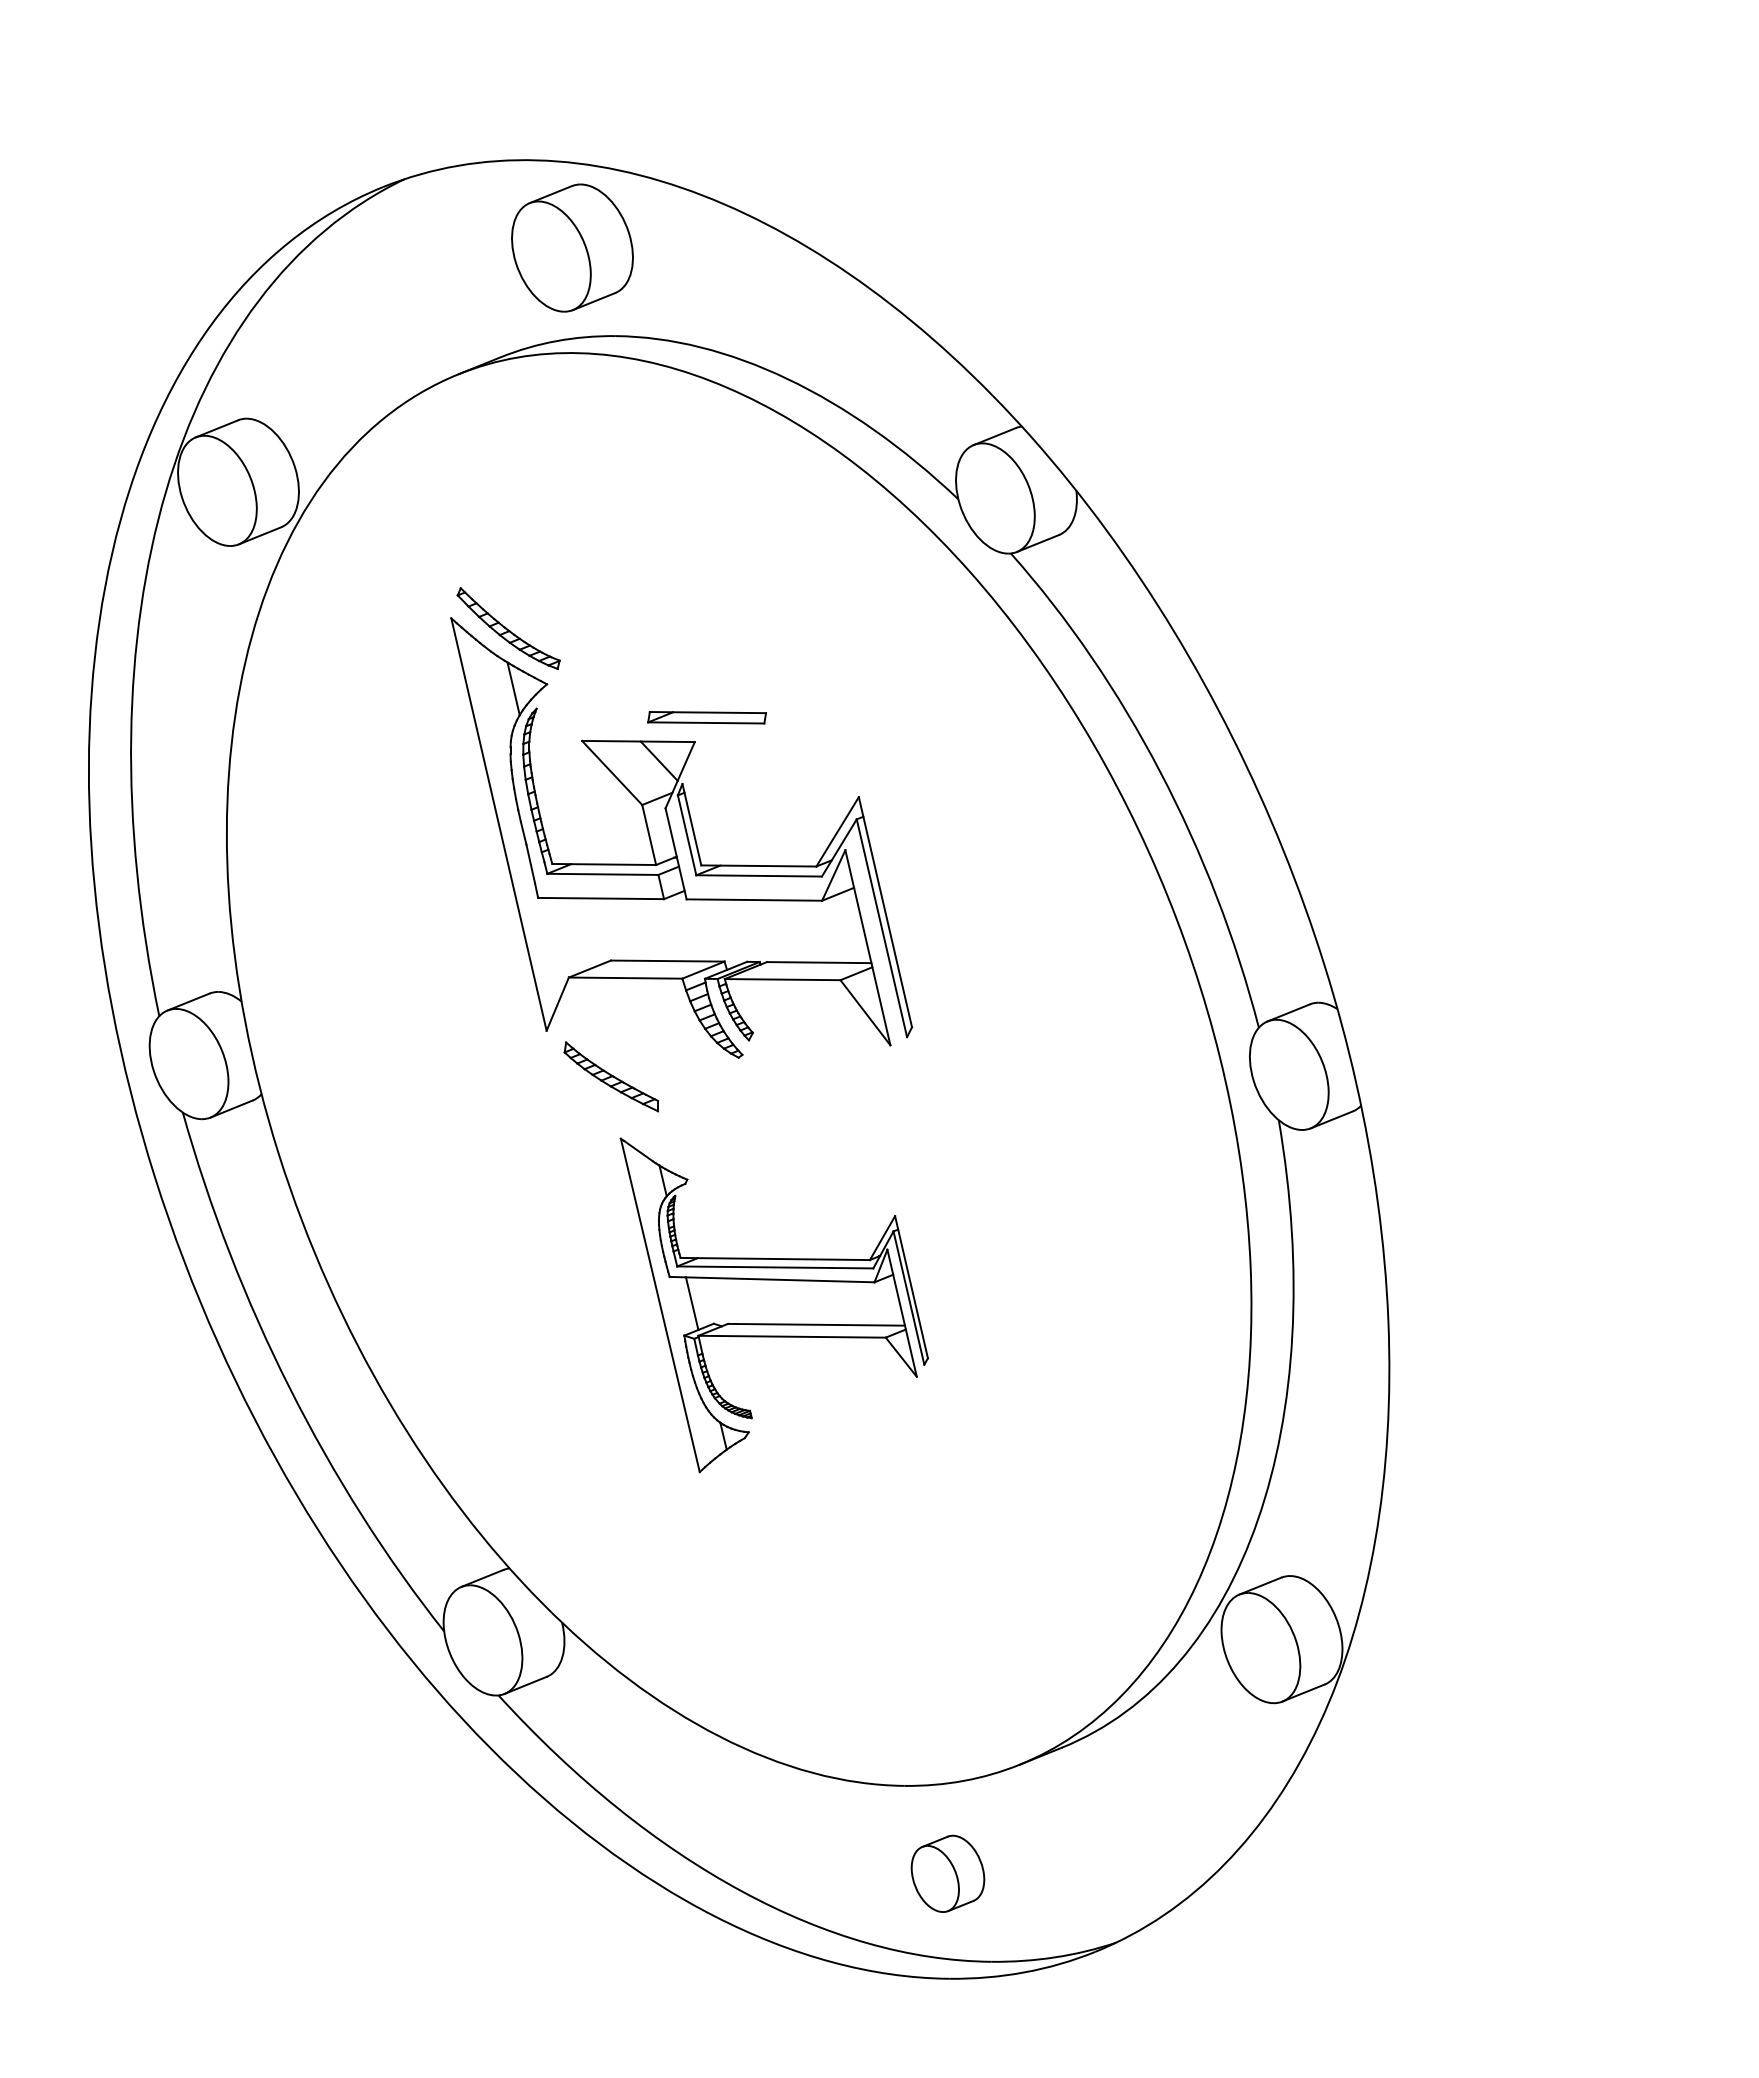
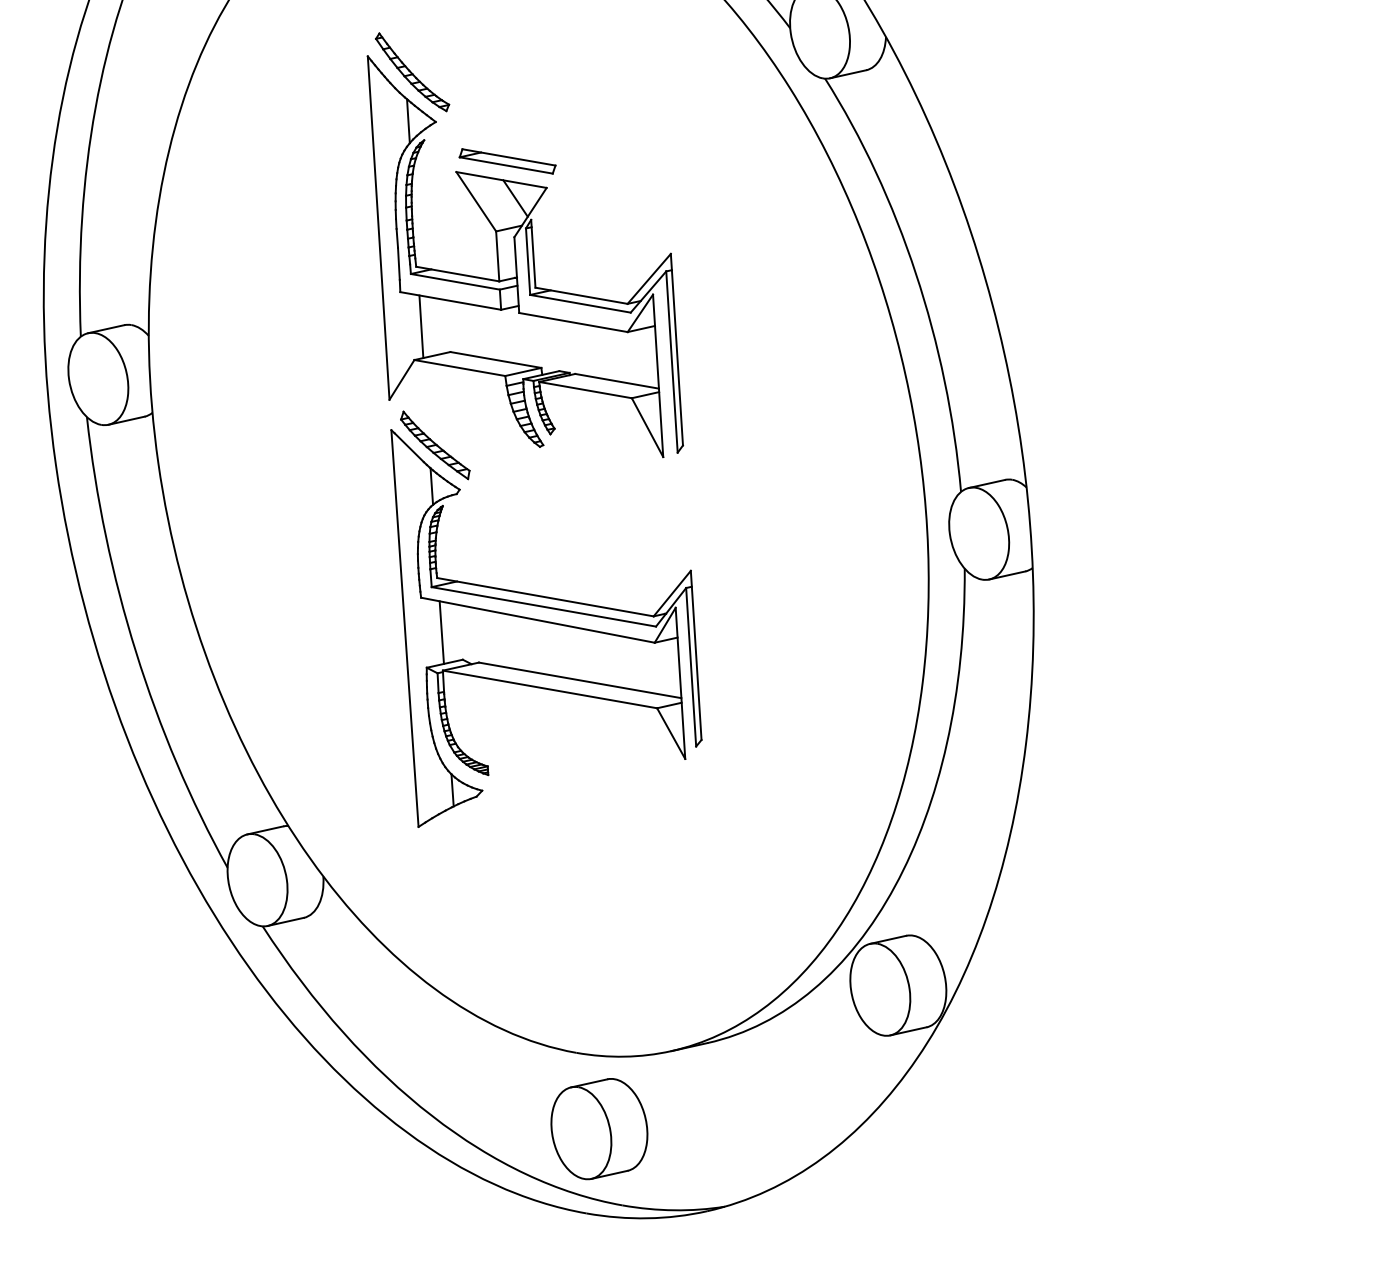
part: (706, 717) -> (507, 161), moved
line: (570, 935) -> (421, 326), added
part: (774, 1305) -> (535, 650), size x1.43
part: (947, 1873) -> (599, 1128), size x1.67

